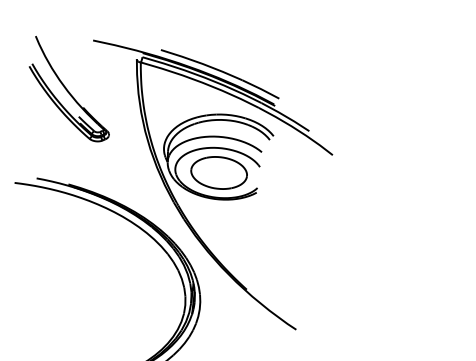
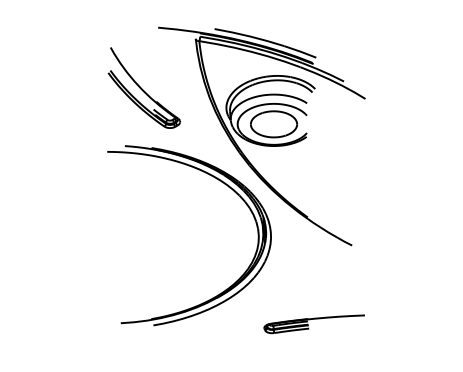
part: (70, 88) -> (144, 87), moved

